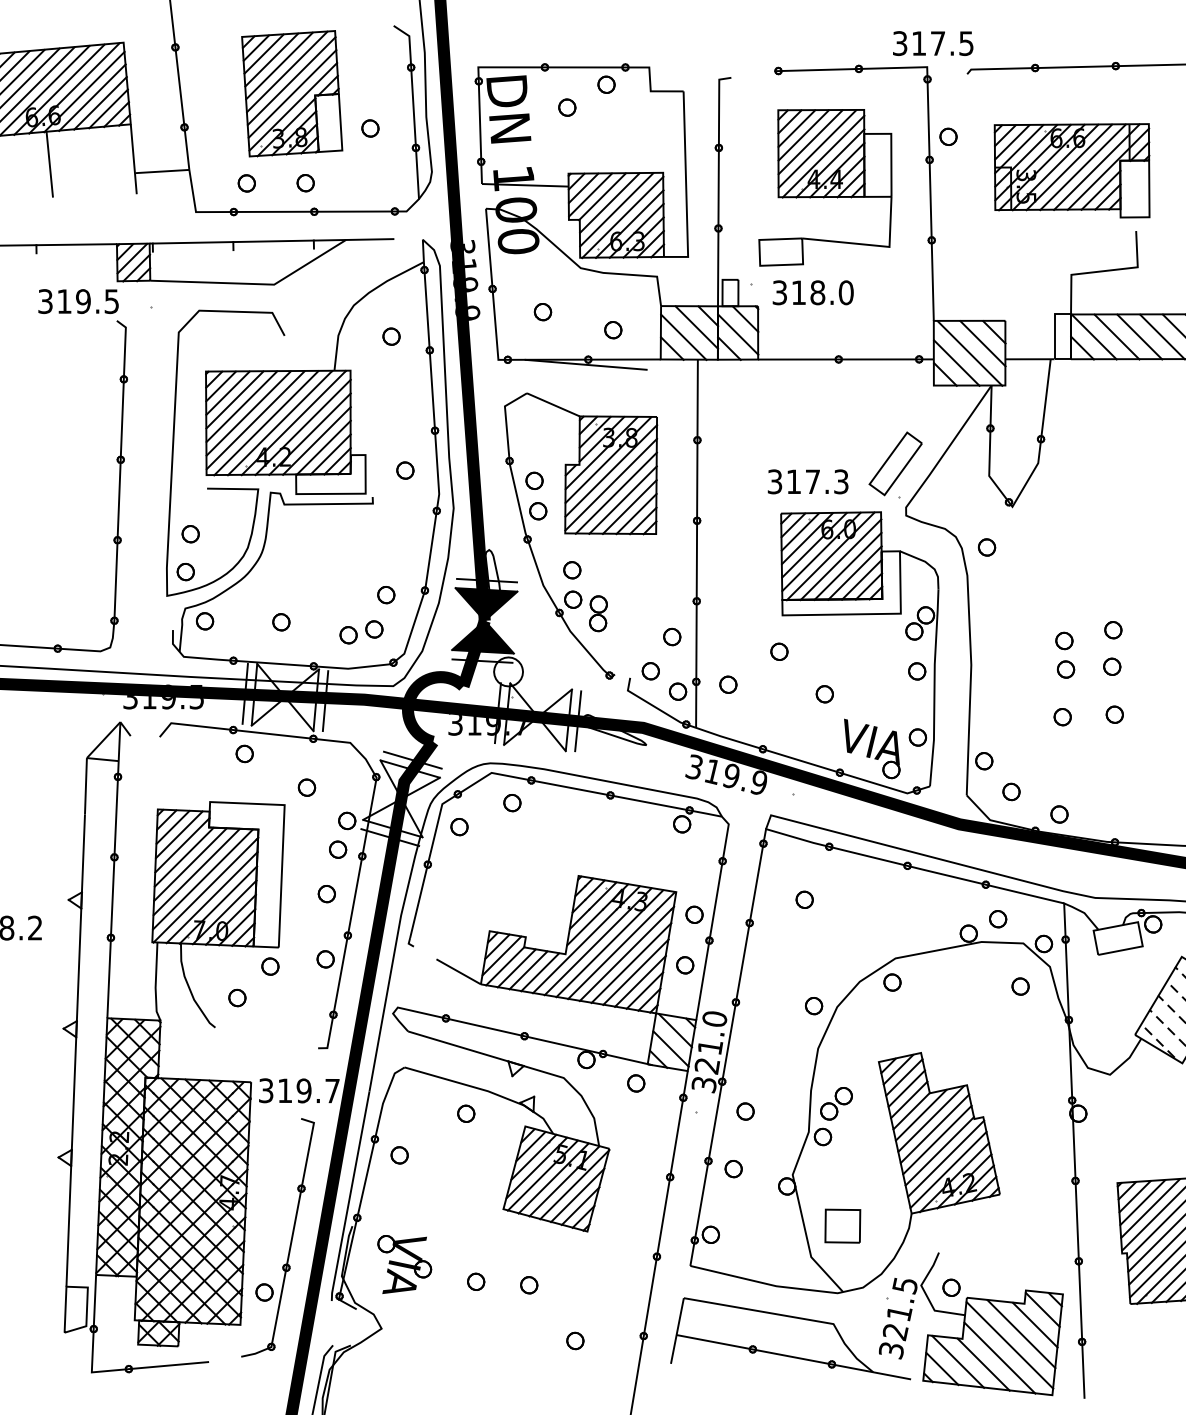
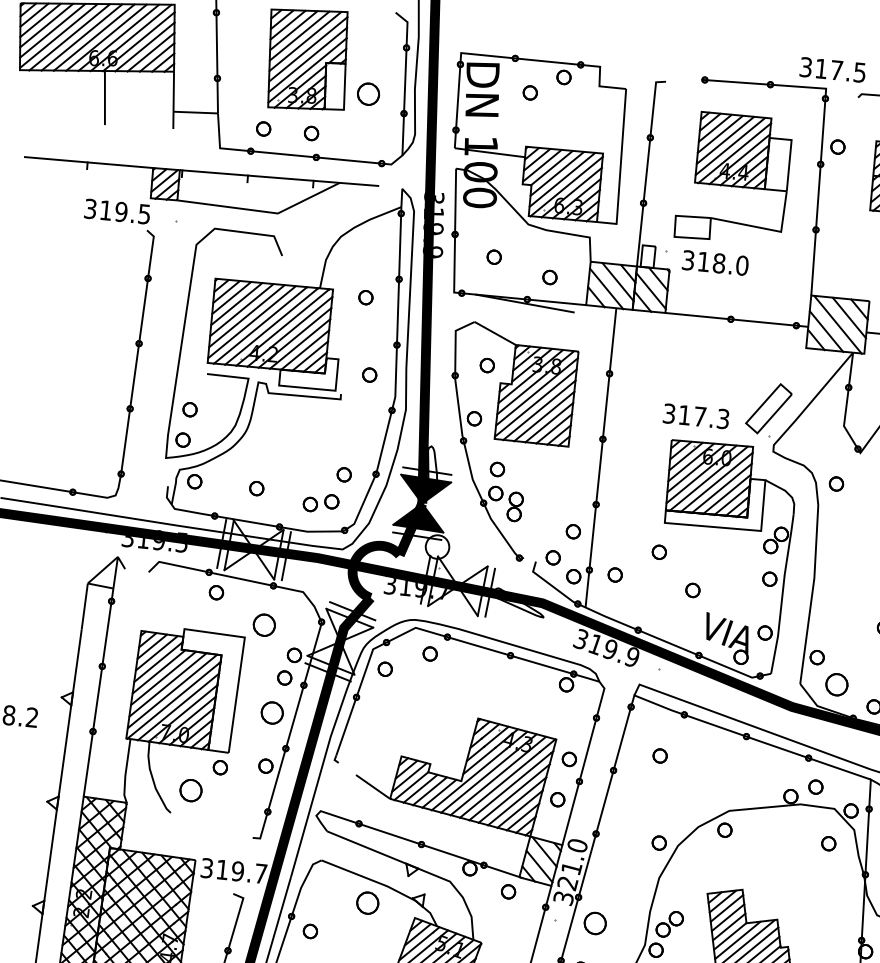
part: (370, 128) -> (368, 94), size x1.6
part: (391, 336) -> (365, 297), moved
part: (534, 480) -> (487, 365), moved
part: (306, 787) -> (264, 624), size x1.6
part: (1011, 791) -> (836, 684), size x1.6
part: (326, 894) -> (271, 713), size x1.6
part: (237, 997) -> (191, 790), size x1.6
part: (745, 1111) -> (595, 923), size x1.6
part: (466, 1113) -> (368, 902), size x1.6

